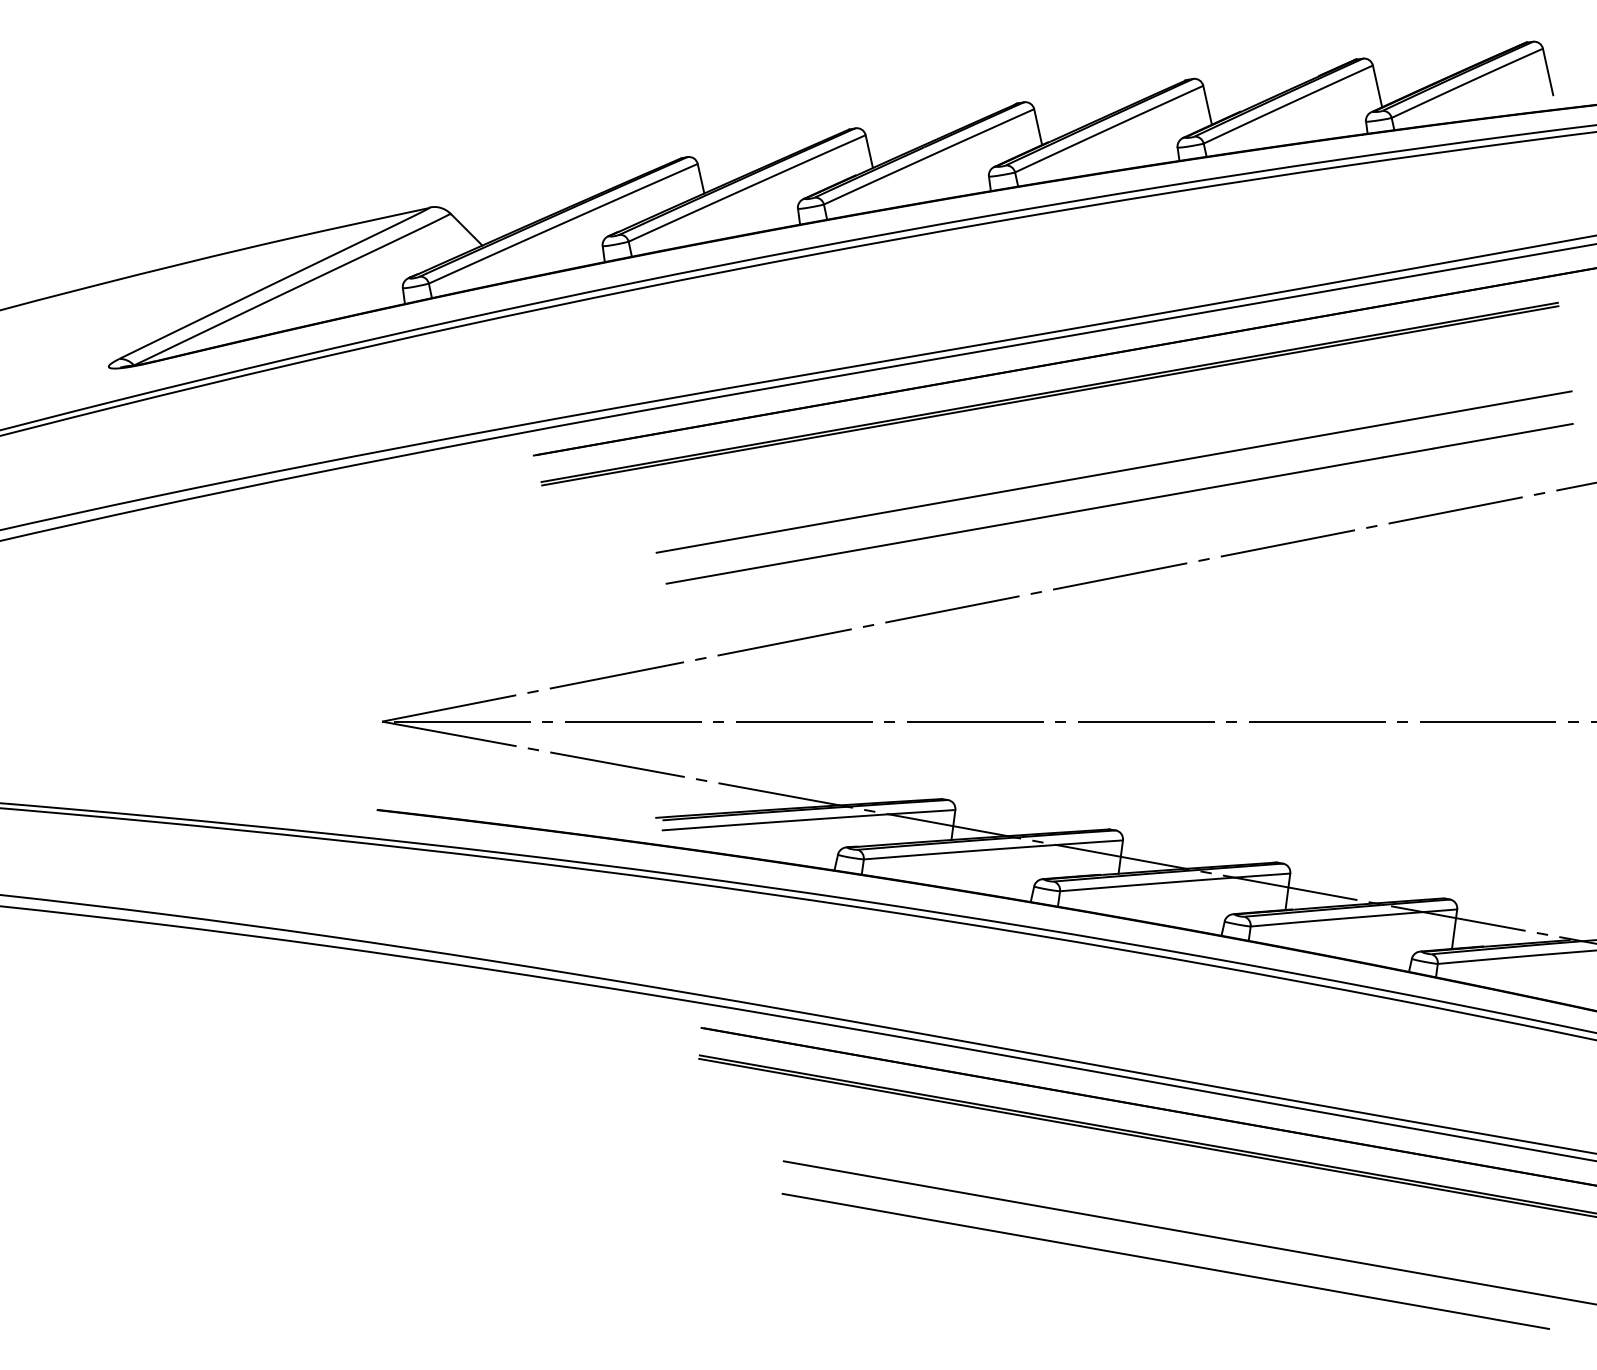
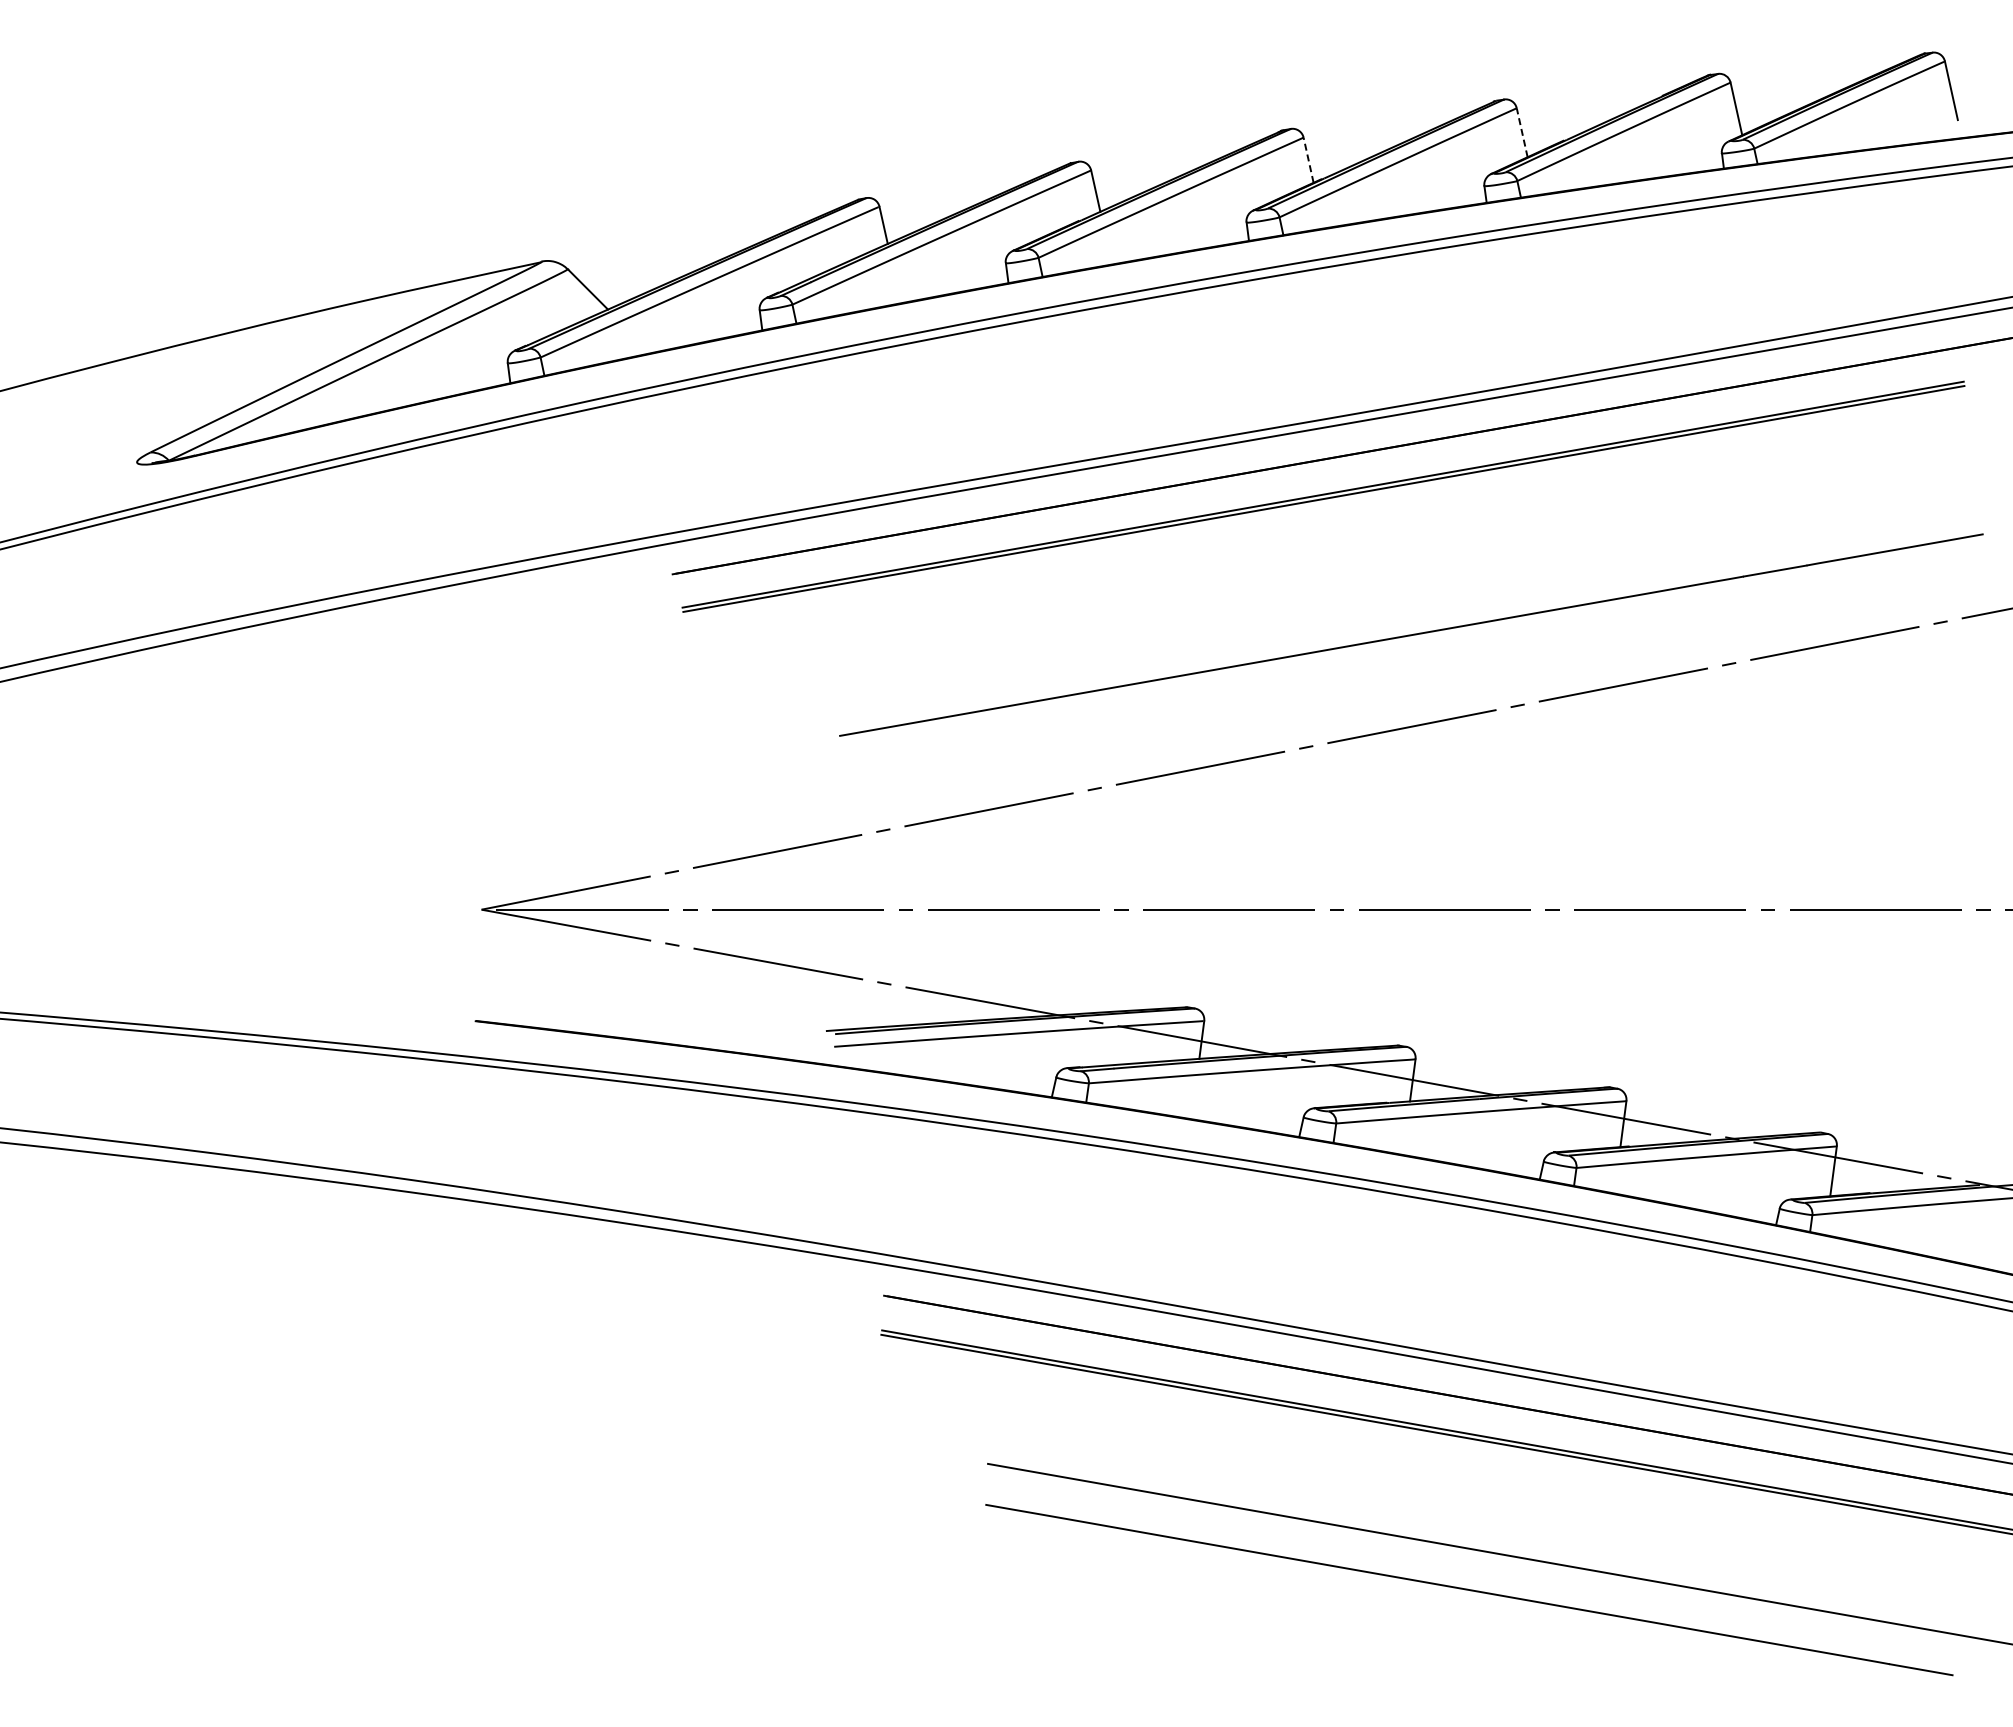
line: (1207, 105) -> (1522, 132), solid -> dashed
line: (1038, 126) -> (1308, 159), solid -> dashed
line: (1114, 471) -> (1404, 594), removed

